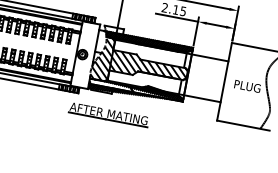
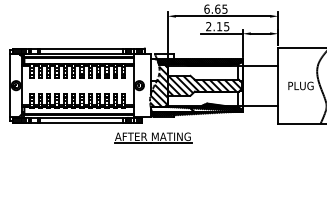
part: (109, 114) -> (153, 137), moved

